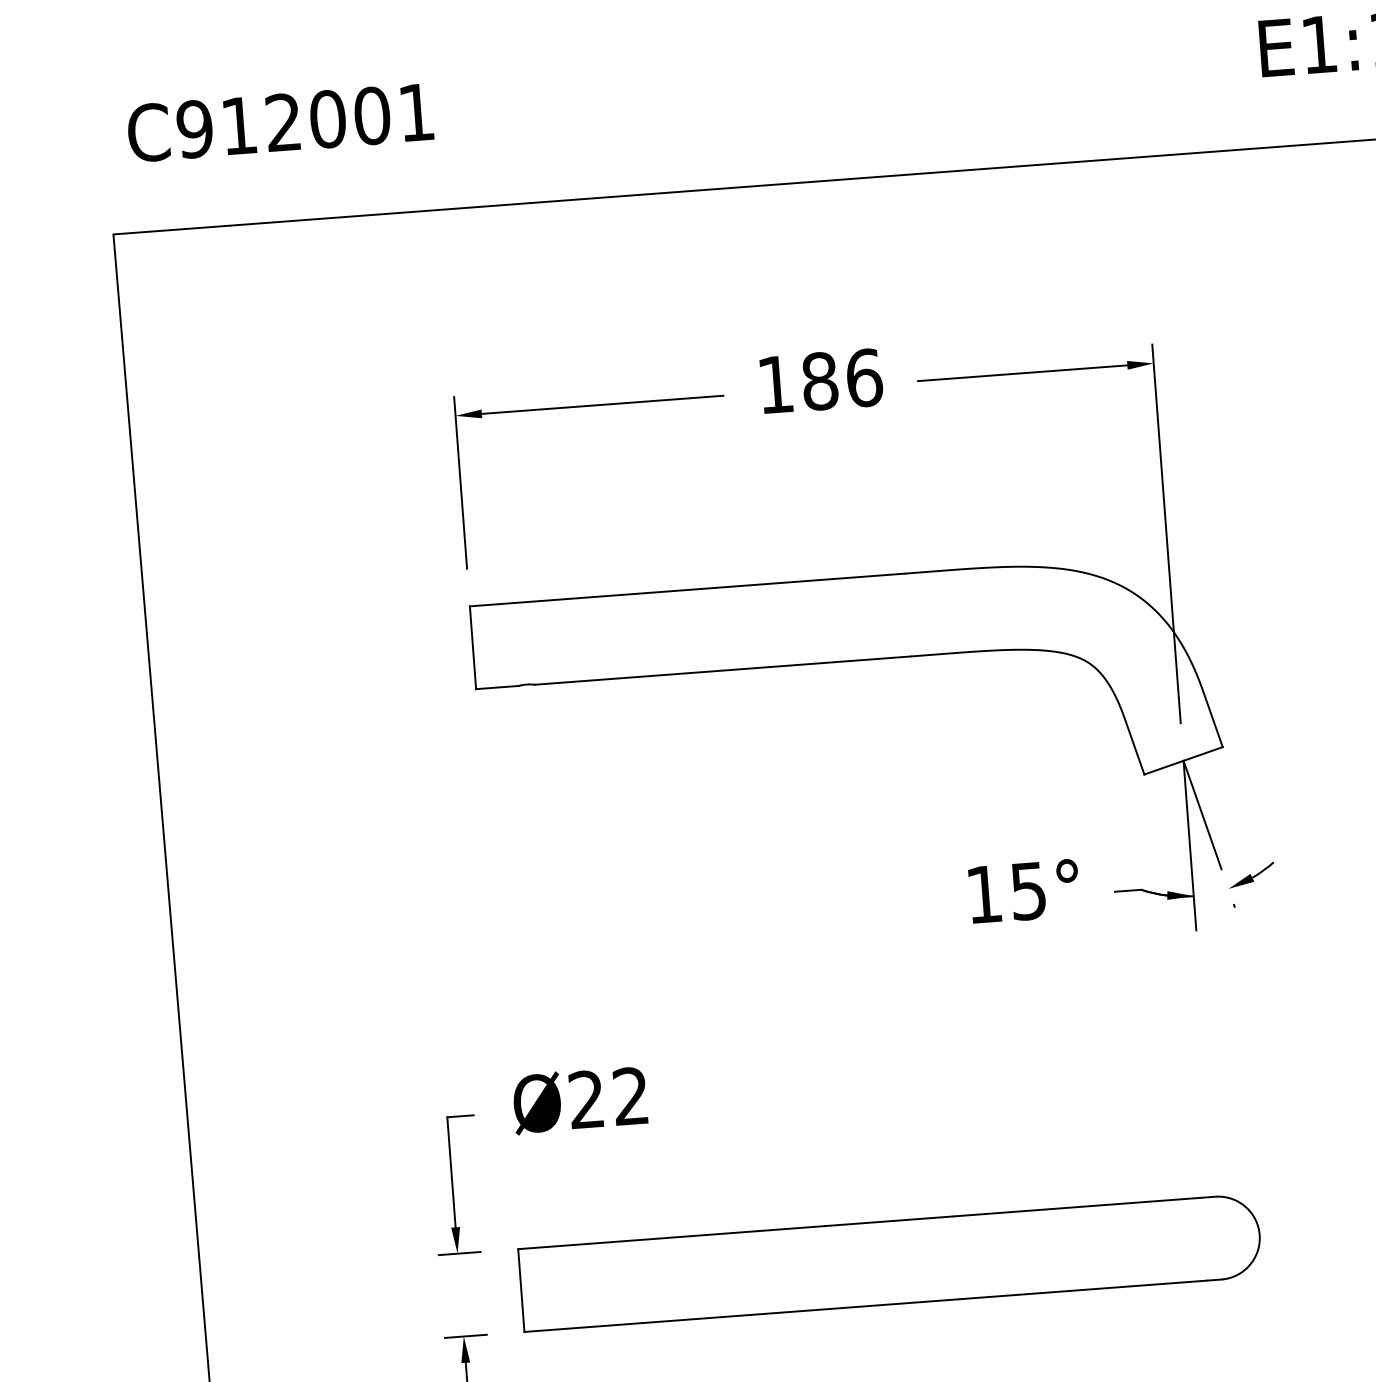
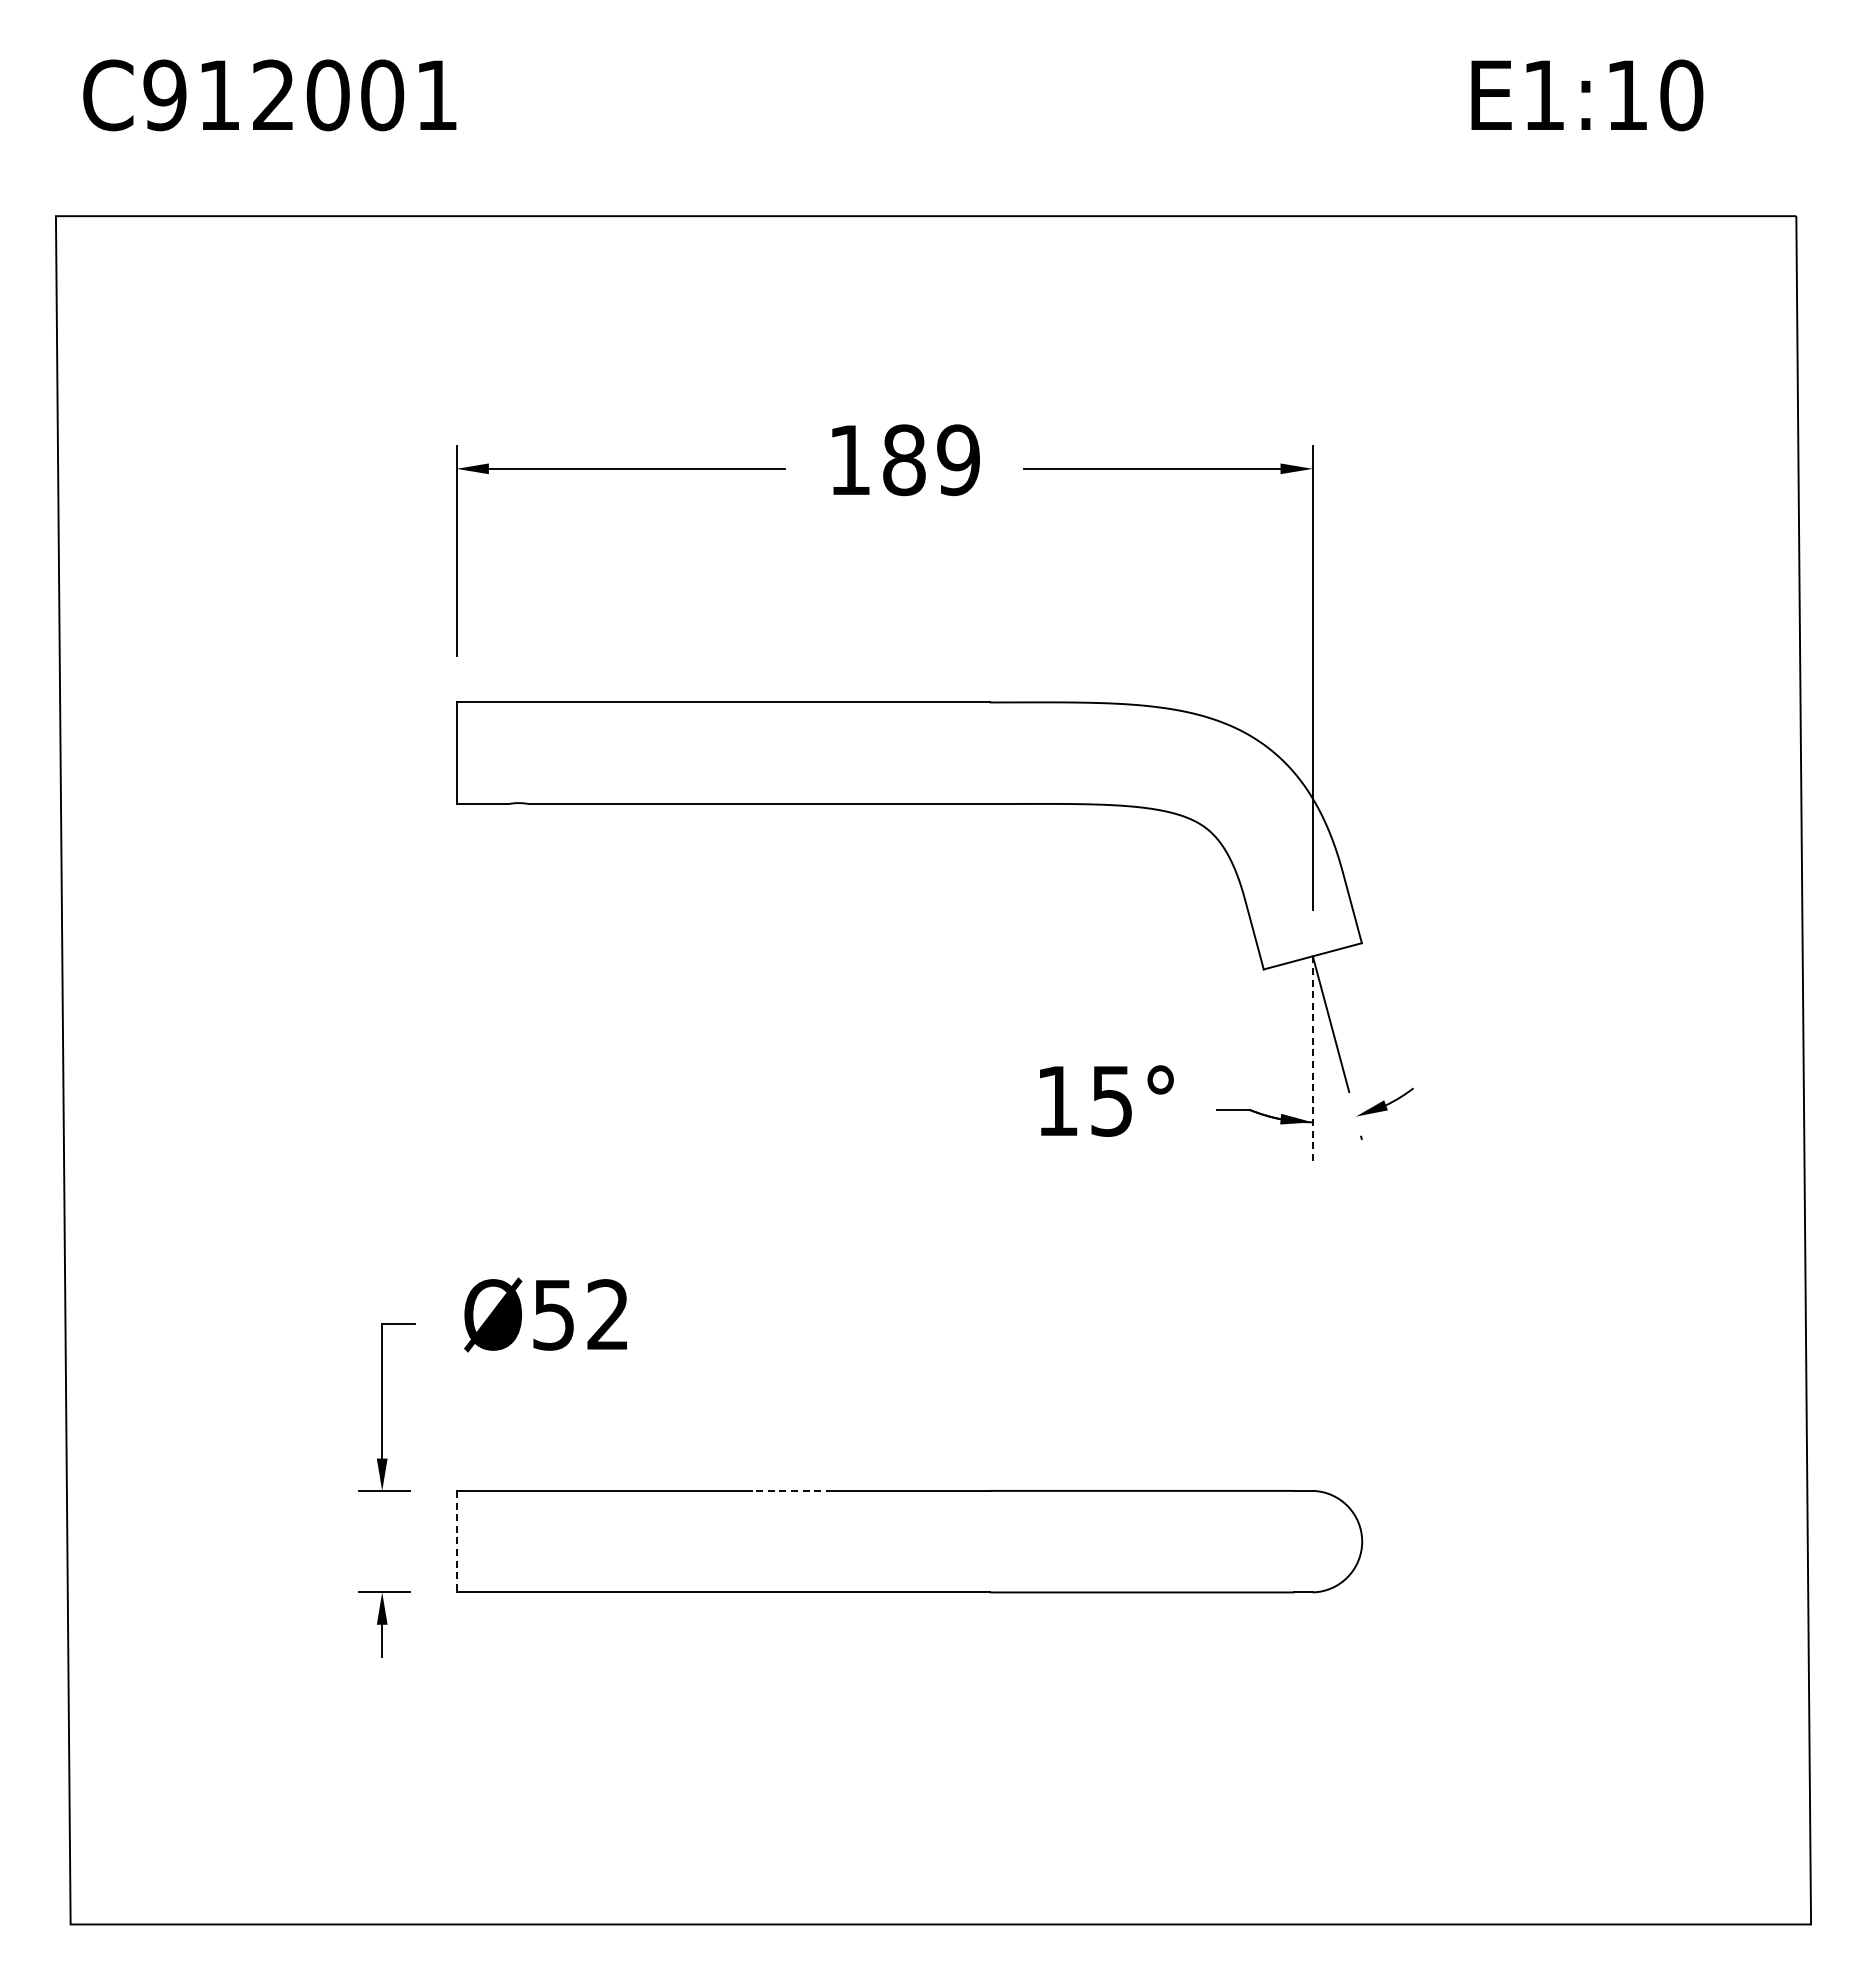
text: (864, 378) -> (958, 460), 186 -> 189
line: (1189, 845) -> (1312, 1060), solid -> dashed
text: (586, 1099) -> (553, 1314), Ø22 -> Ø52
line: (791, 1228) -> (791, 1490), solid -> dashed
line: (521, 1290) -> (456, 1541), solid -> dashed

